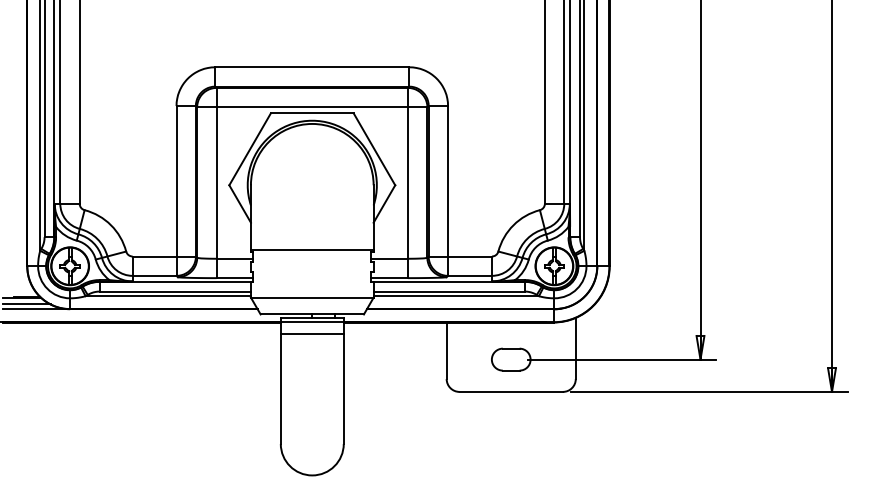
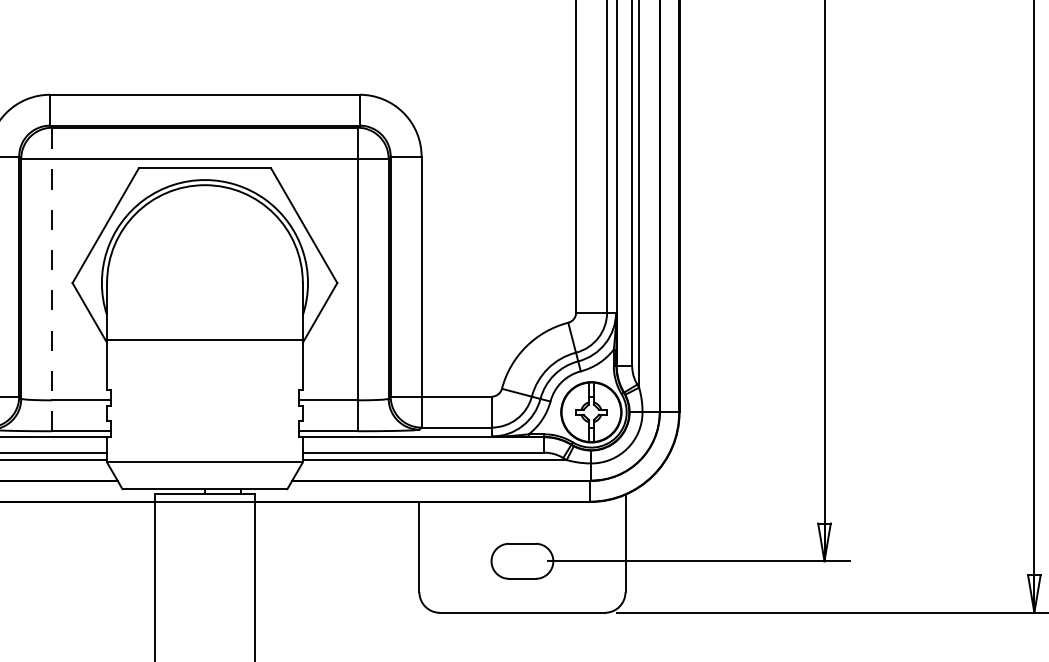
line: (216, 182) -> (52, 278), solid -> dashed
line: (311, 249) -> (203, 339), moved
line: (311, 333) -> (203, 519), removed

